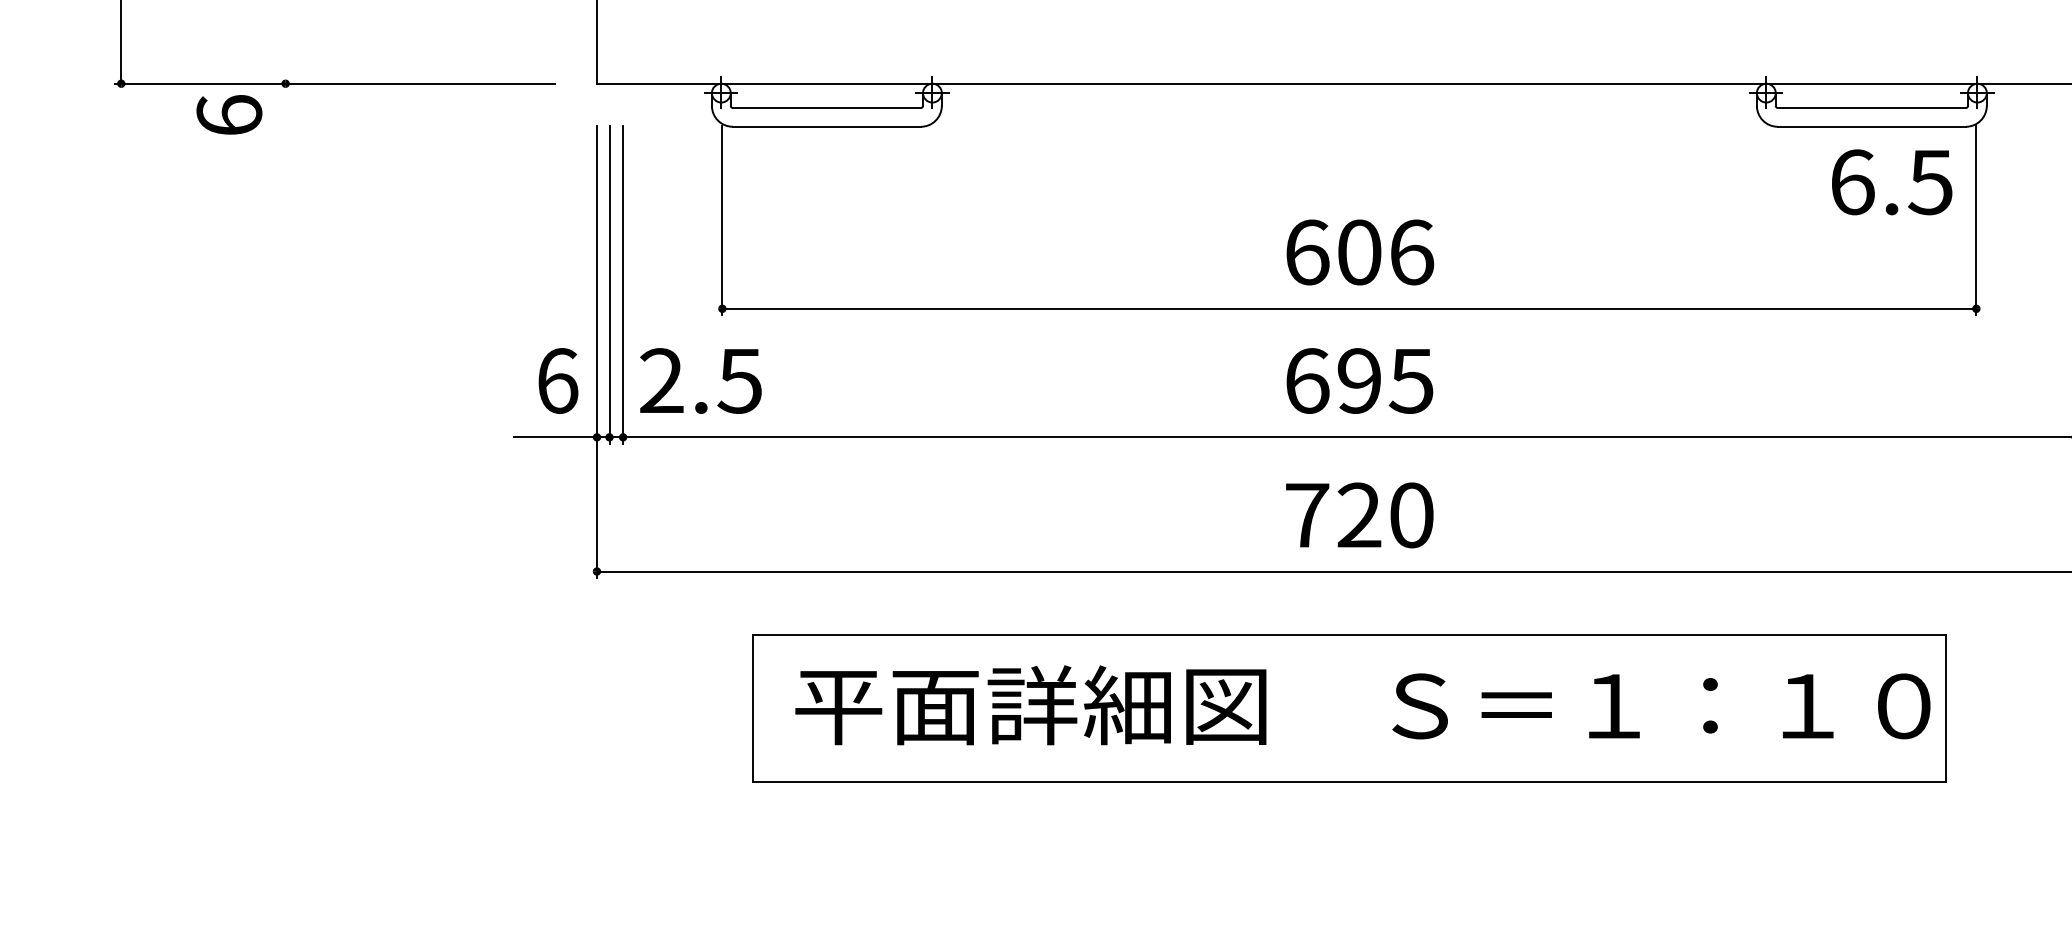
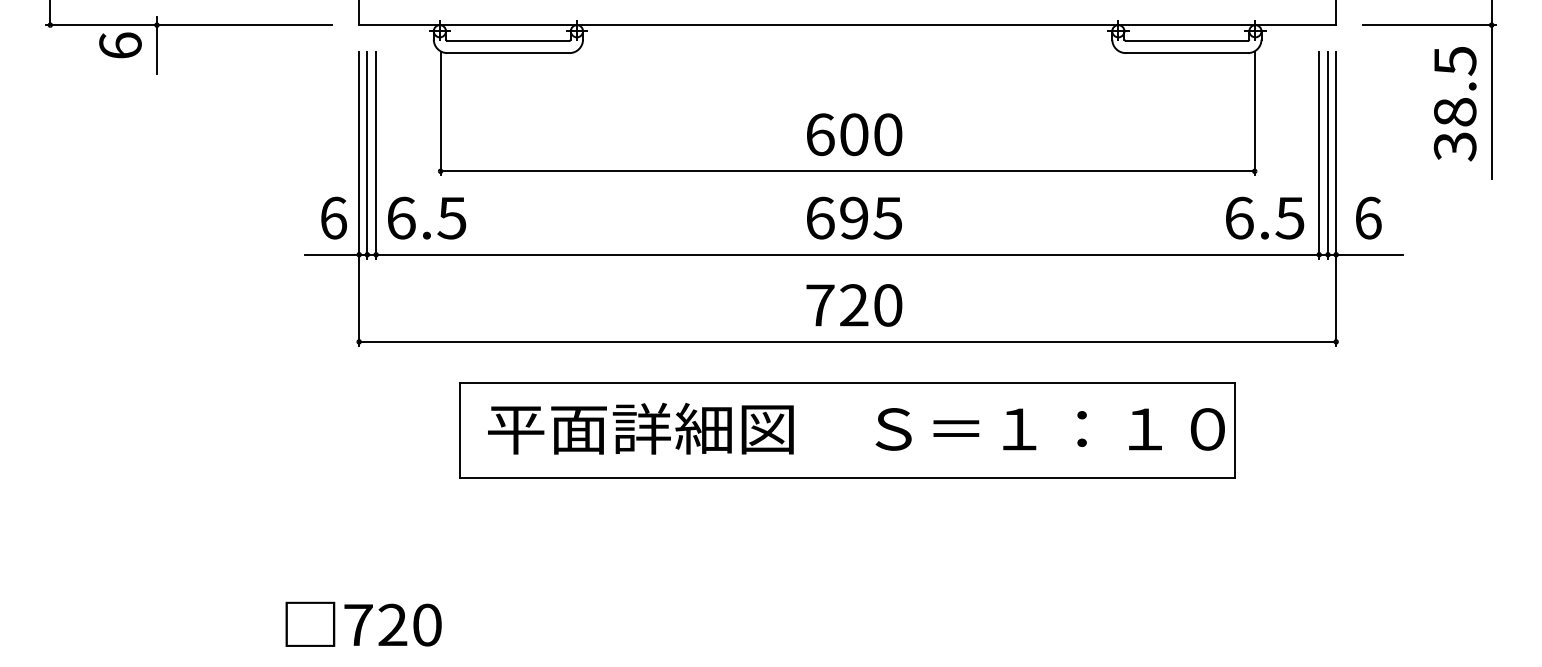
line: (284, 115) -> (156, 45), added
text: (1892, 181) -> (1265, 217), moved
text: (1412, 252) -> (888, 134), 606 -> 600
text: (662, 379) -> (401, 217), 2.5 -> 6.5

